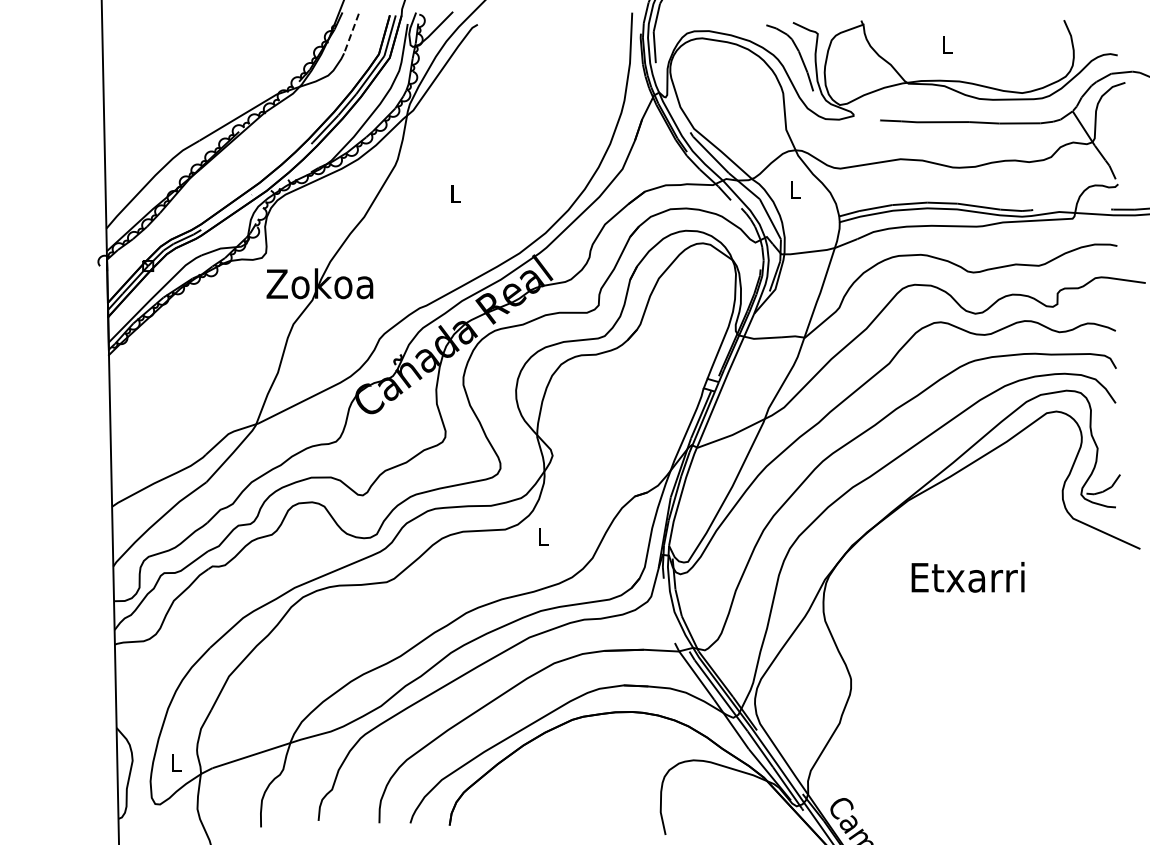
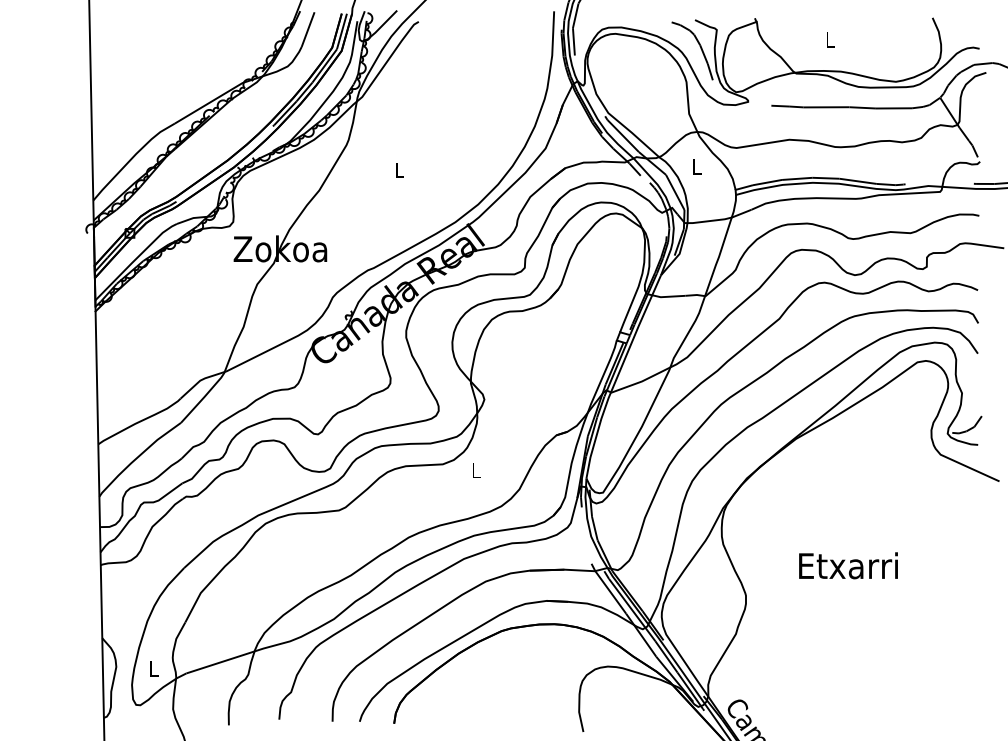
line: (351, 34) -> (308, 30), dashed -> solid
text: (967, 577) -> (847, 565), moved

